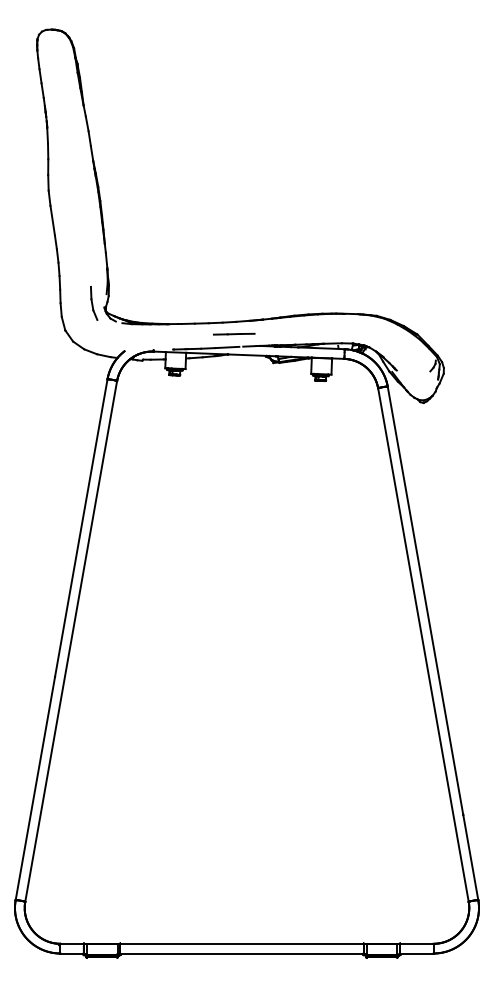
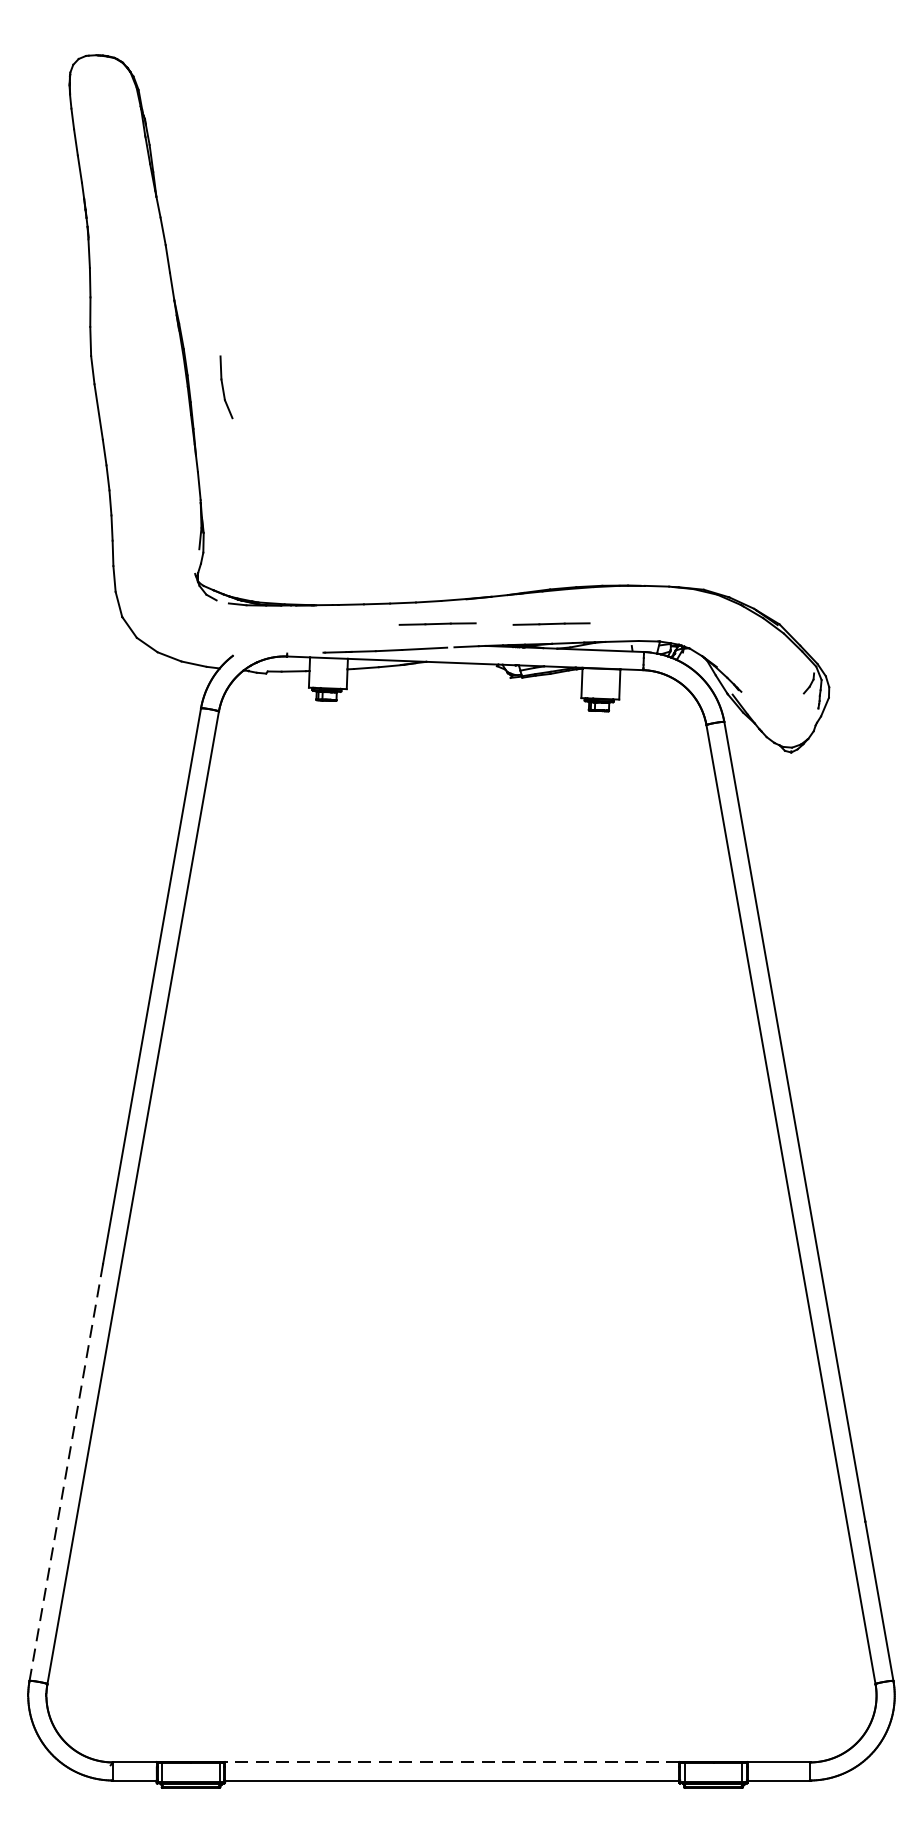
part: (94, 303) -> (227, 387), moved
line: (295, 333) -> (552, 622), added
line: (35, 789) -> (66, 1474), solid -> dashed
line: (242, 943) -> (453, 1761), solid -> dashed

